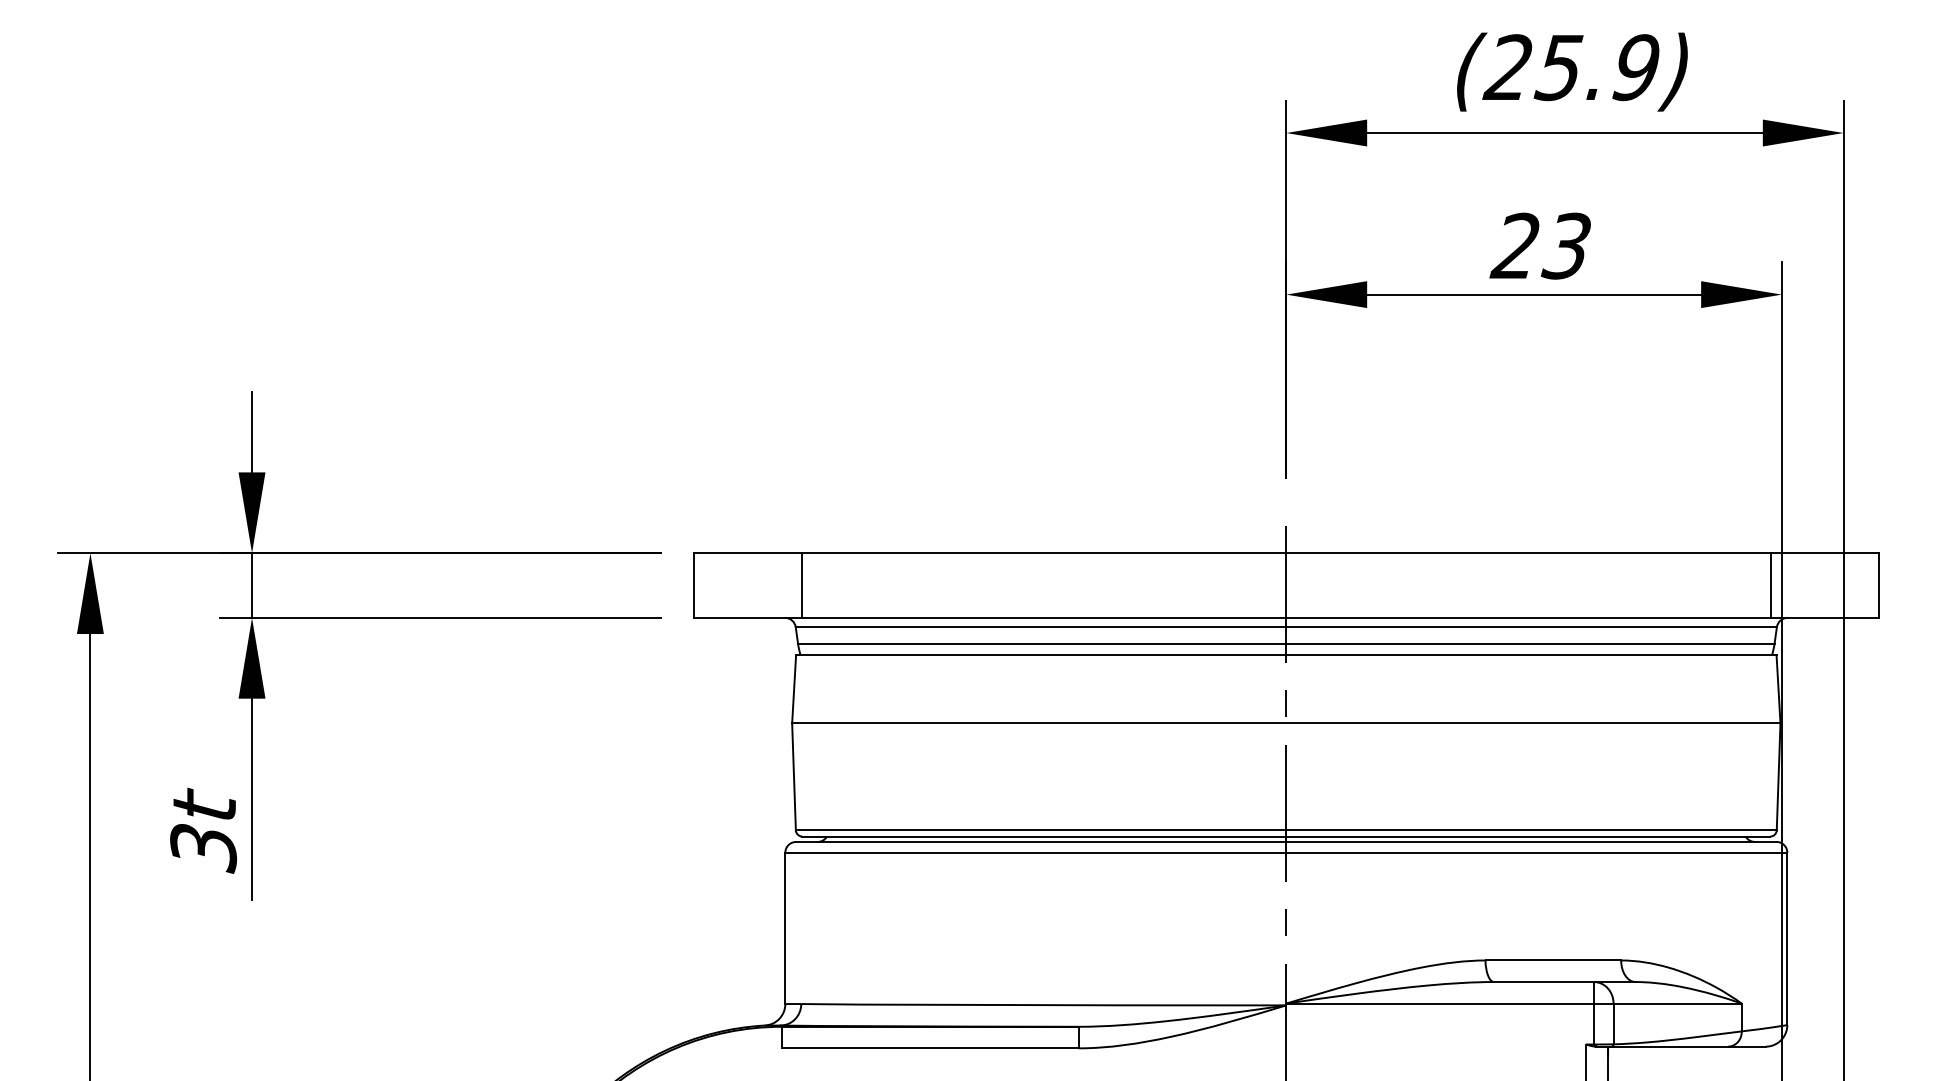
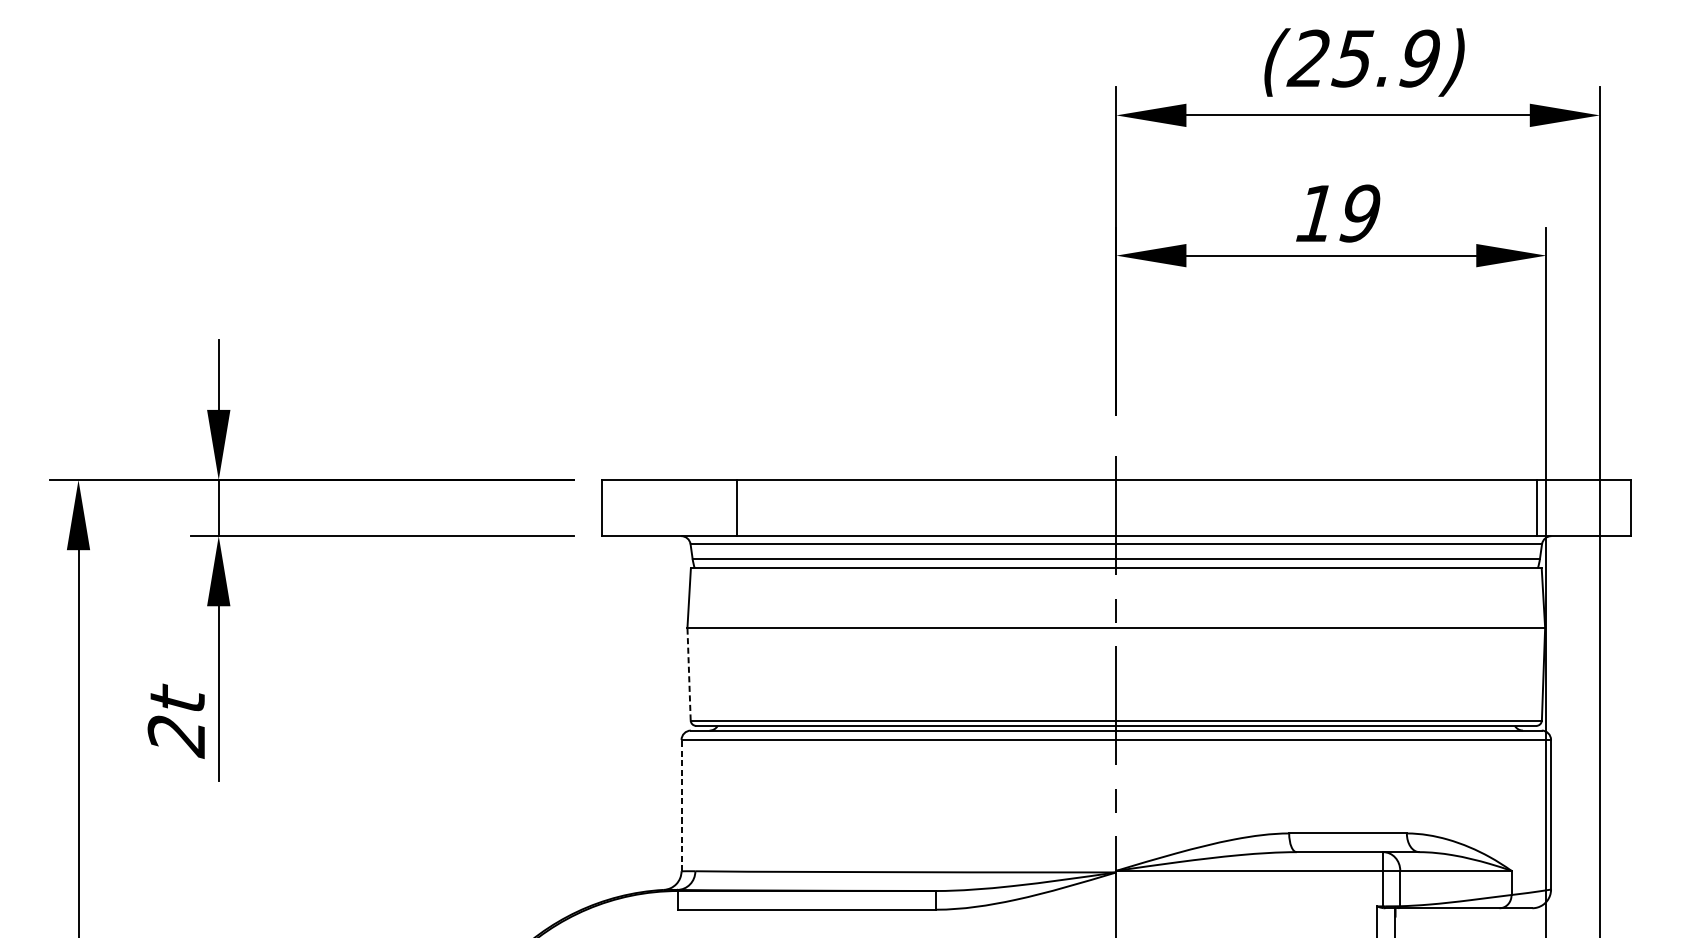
text: (1539, 245) -> (1336, 212), 23 -> 19
line: (801, 585) -> (737, 508), moved
line: (794, 776) -> (689, 673), solid -> dashed
text: (203, 849) -> (176, 737), 3t -> 2t
line: (785, 928) -> (681, 805), solid -> dashed

